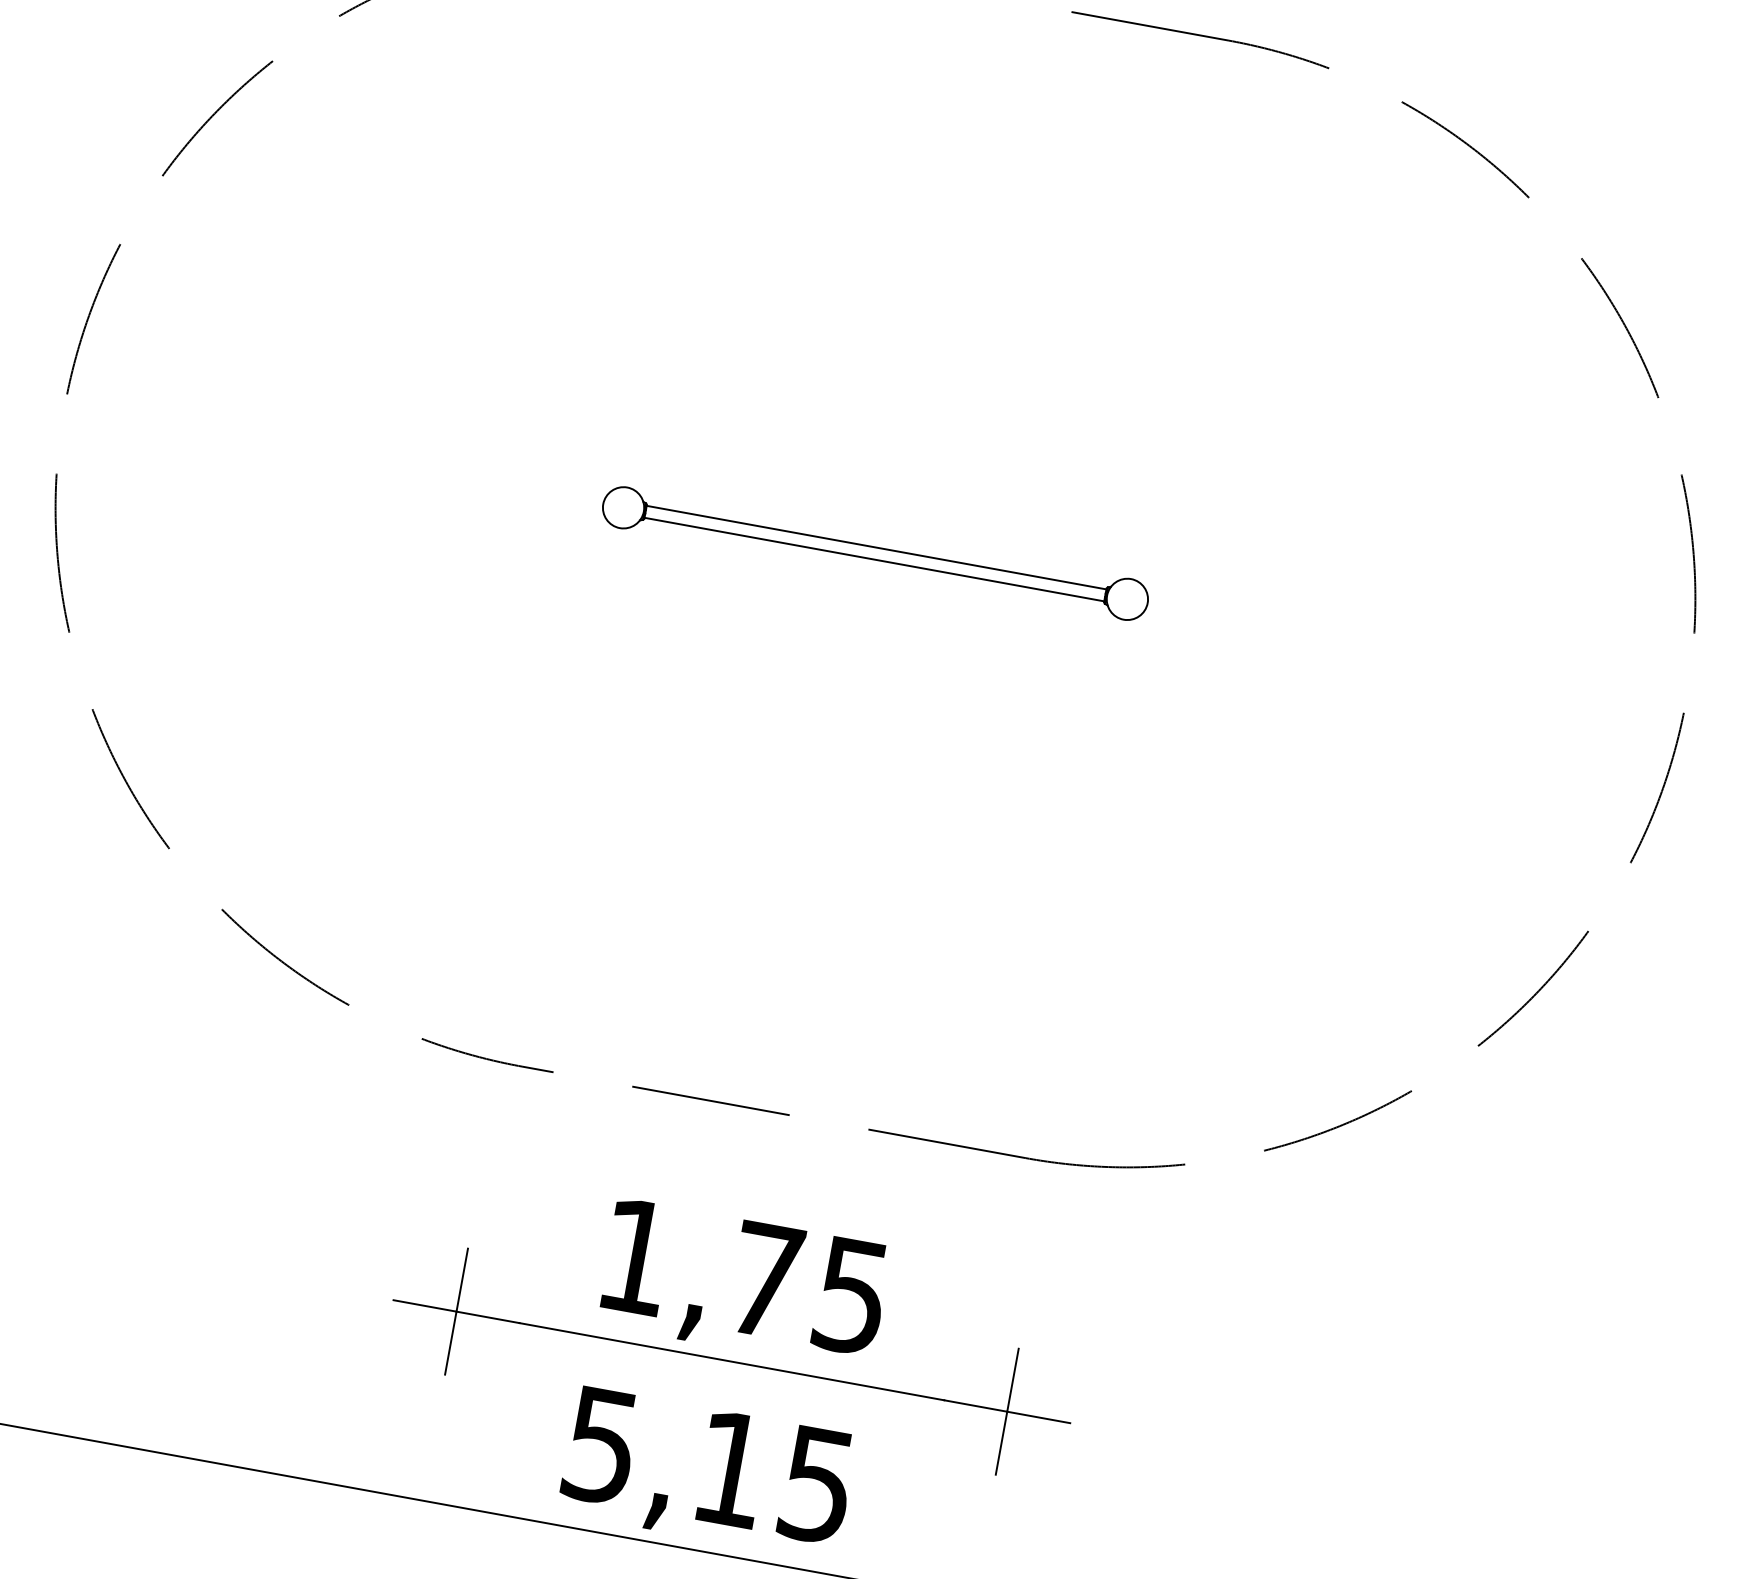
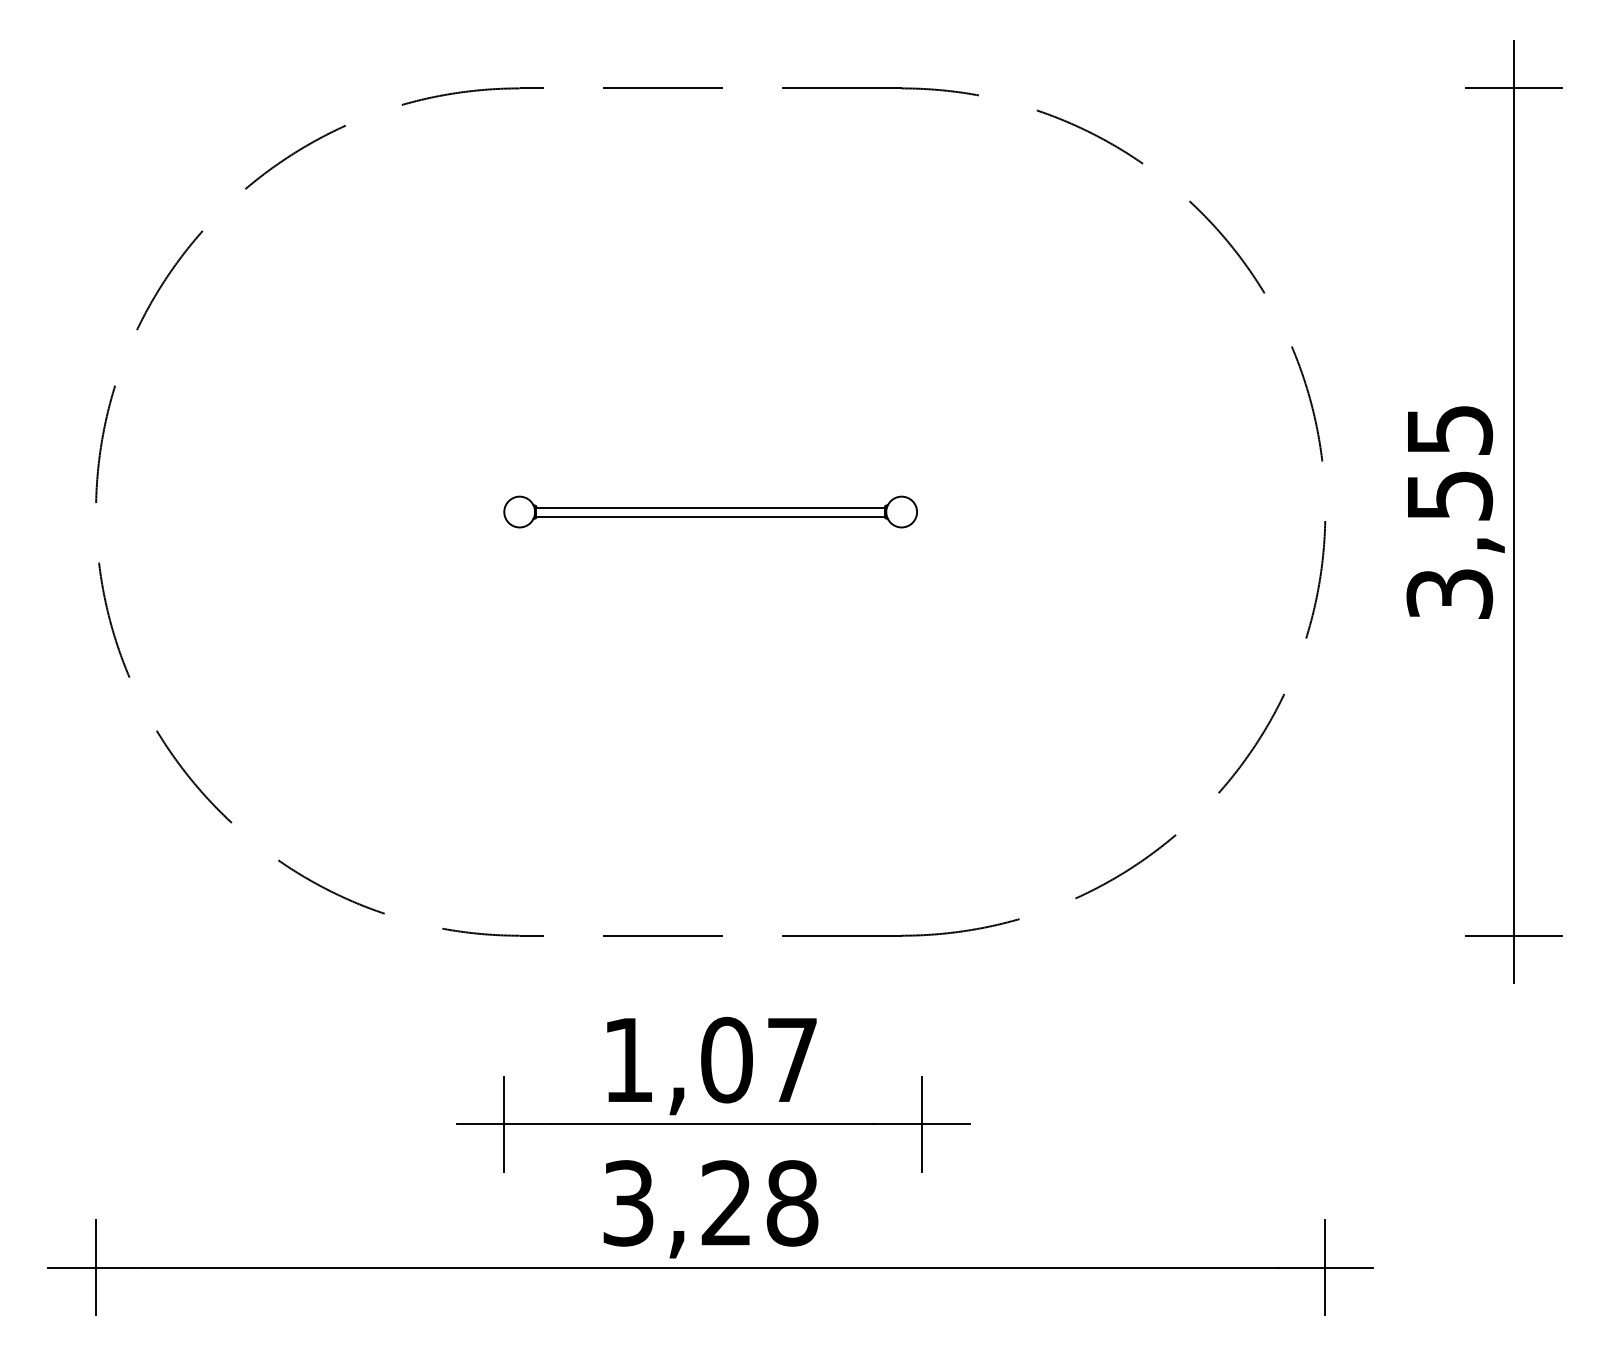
text: (807, 1287) -> (758, 1059), 1,75 -> 1,07
text: (709, 1465) -> (710, 1203), 5,15 -> 3,28

